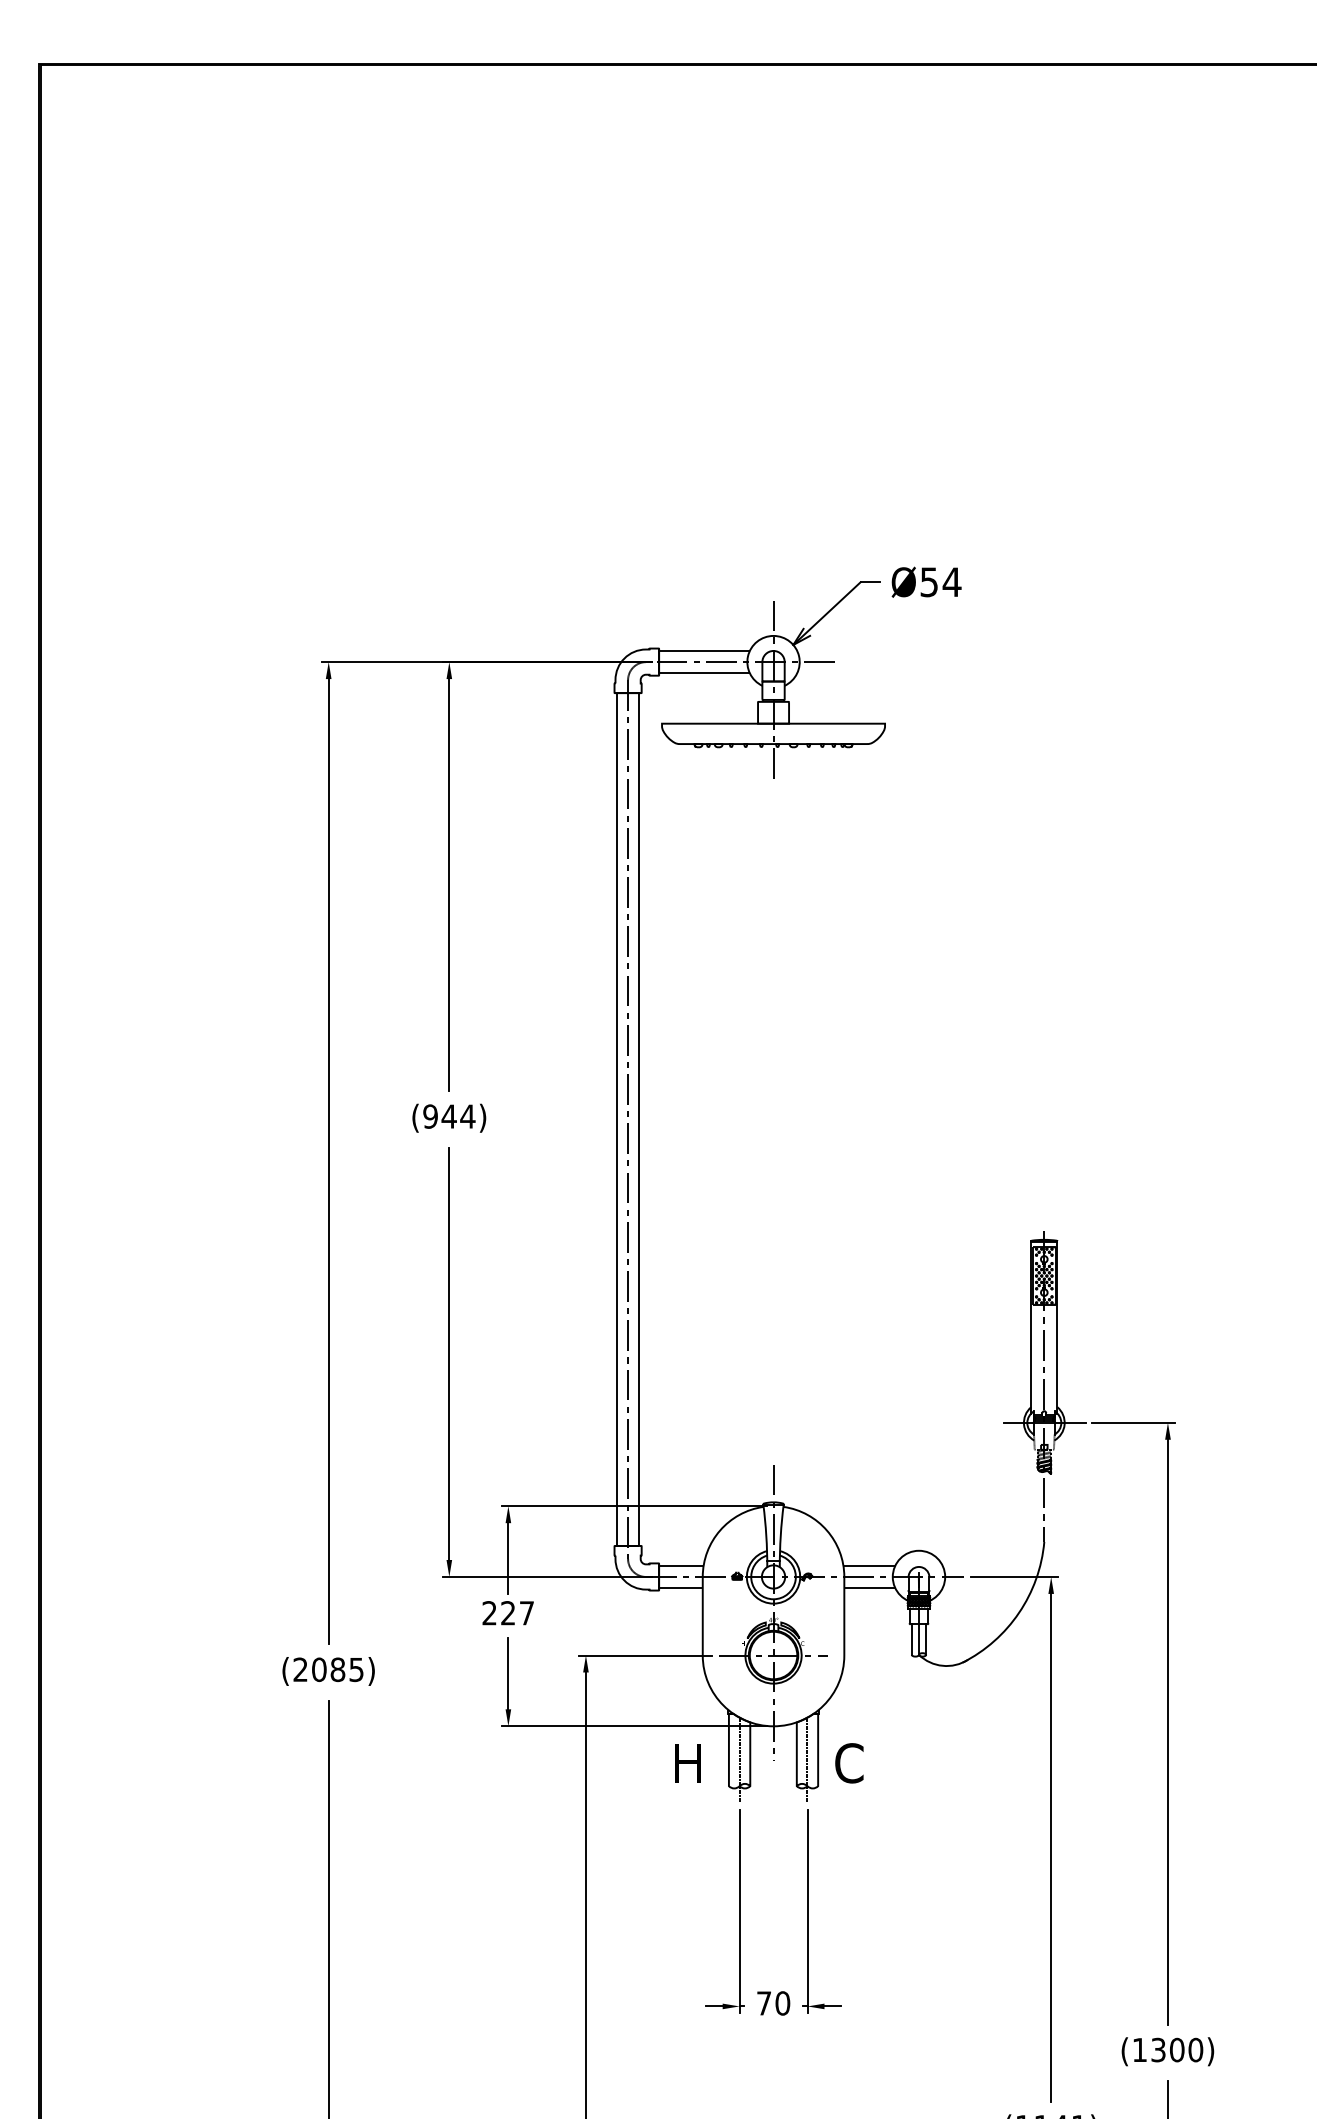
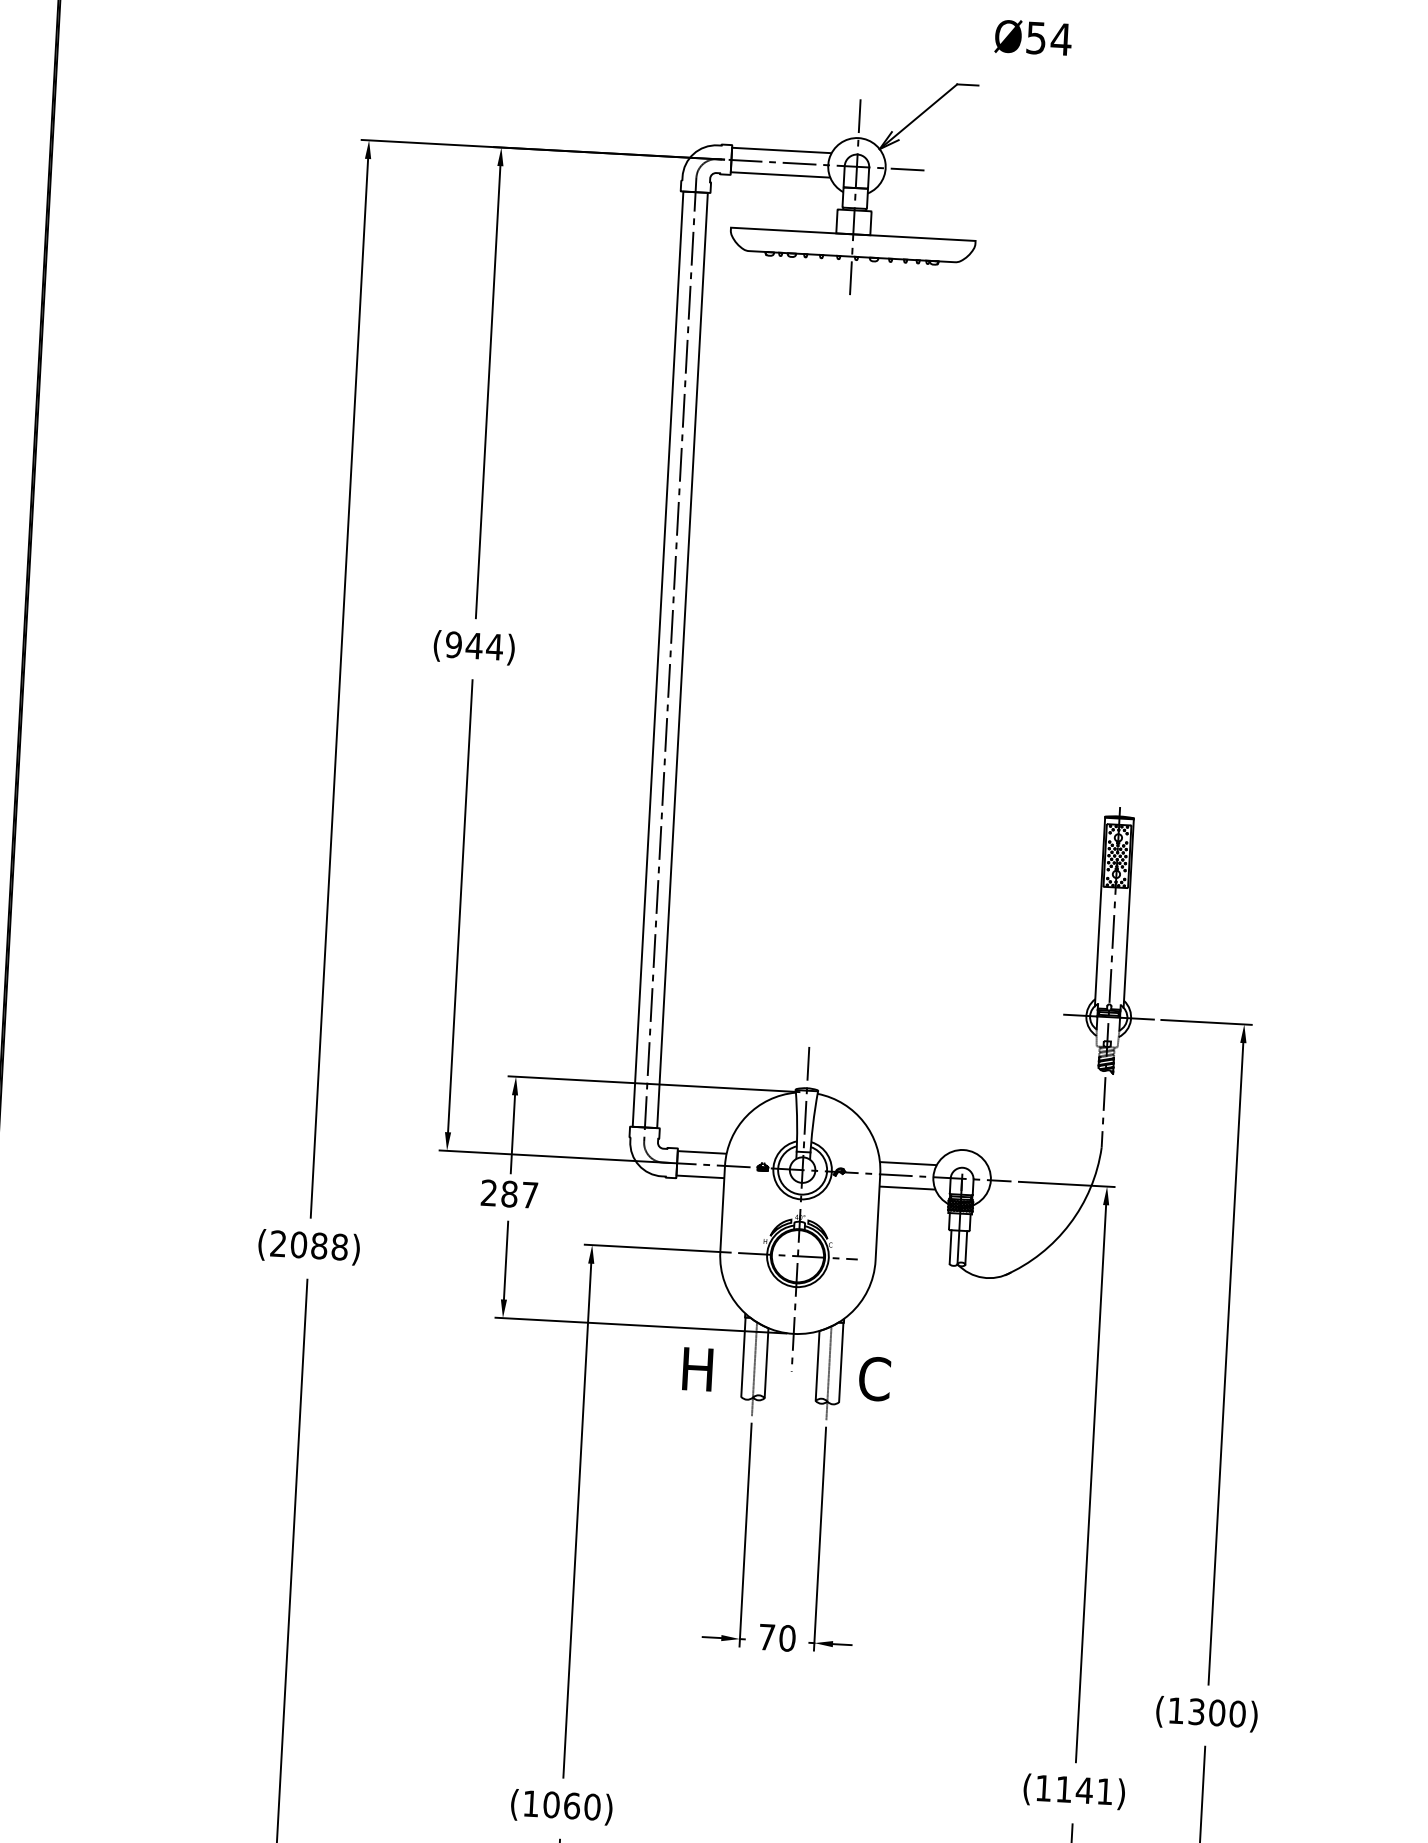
text: (926, 581) -> (1033, 37), moved
text: (508, 1613) -> (509, 1194), 227 -> 287
text: (356, 1669) -> (339, 1246), (2085) -> (2088)

